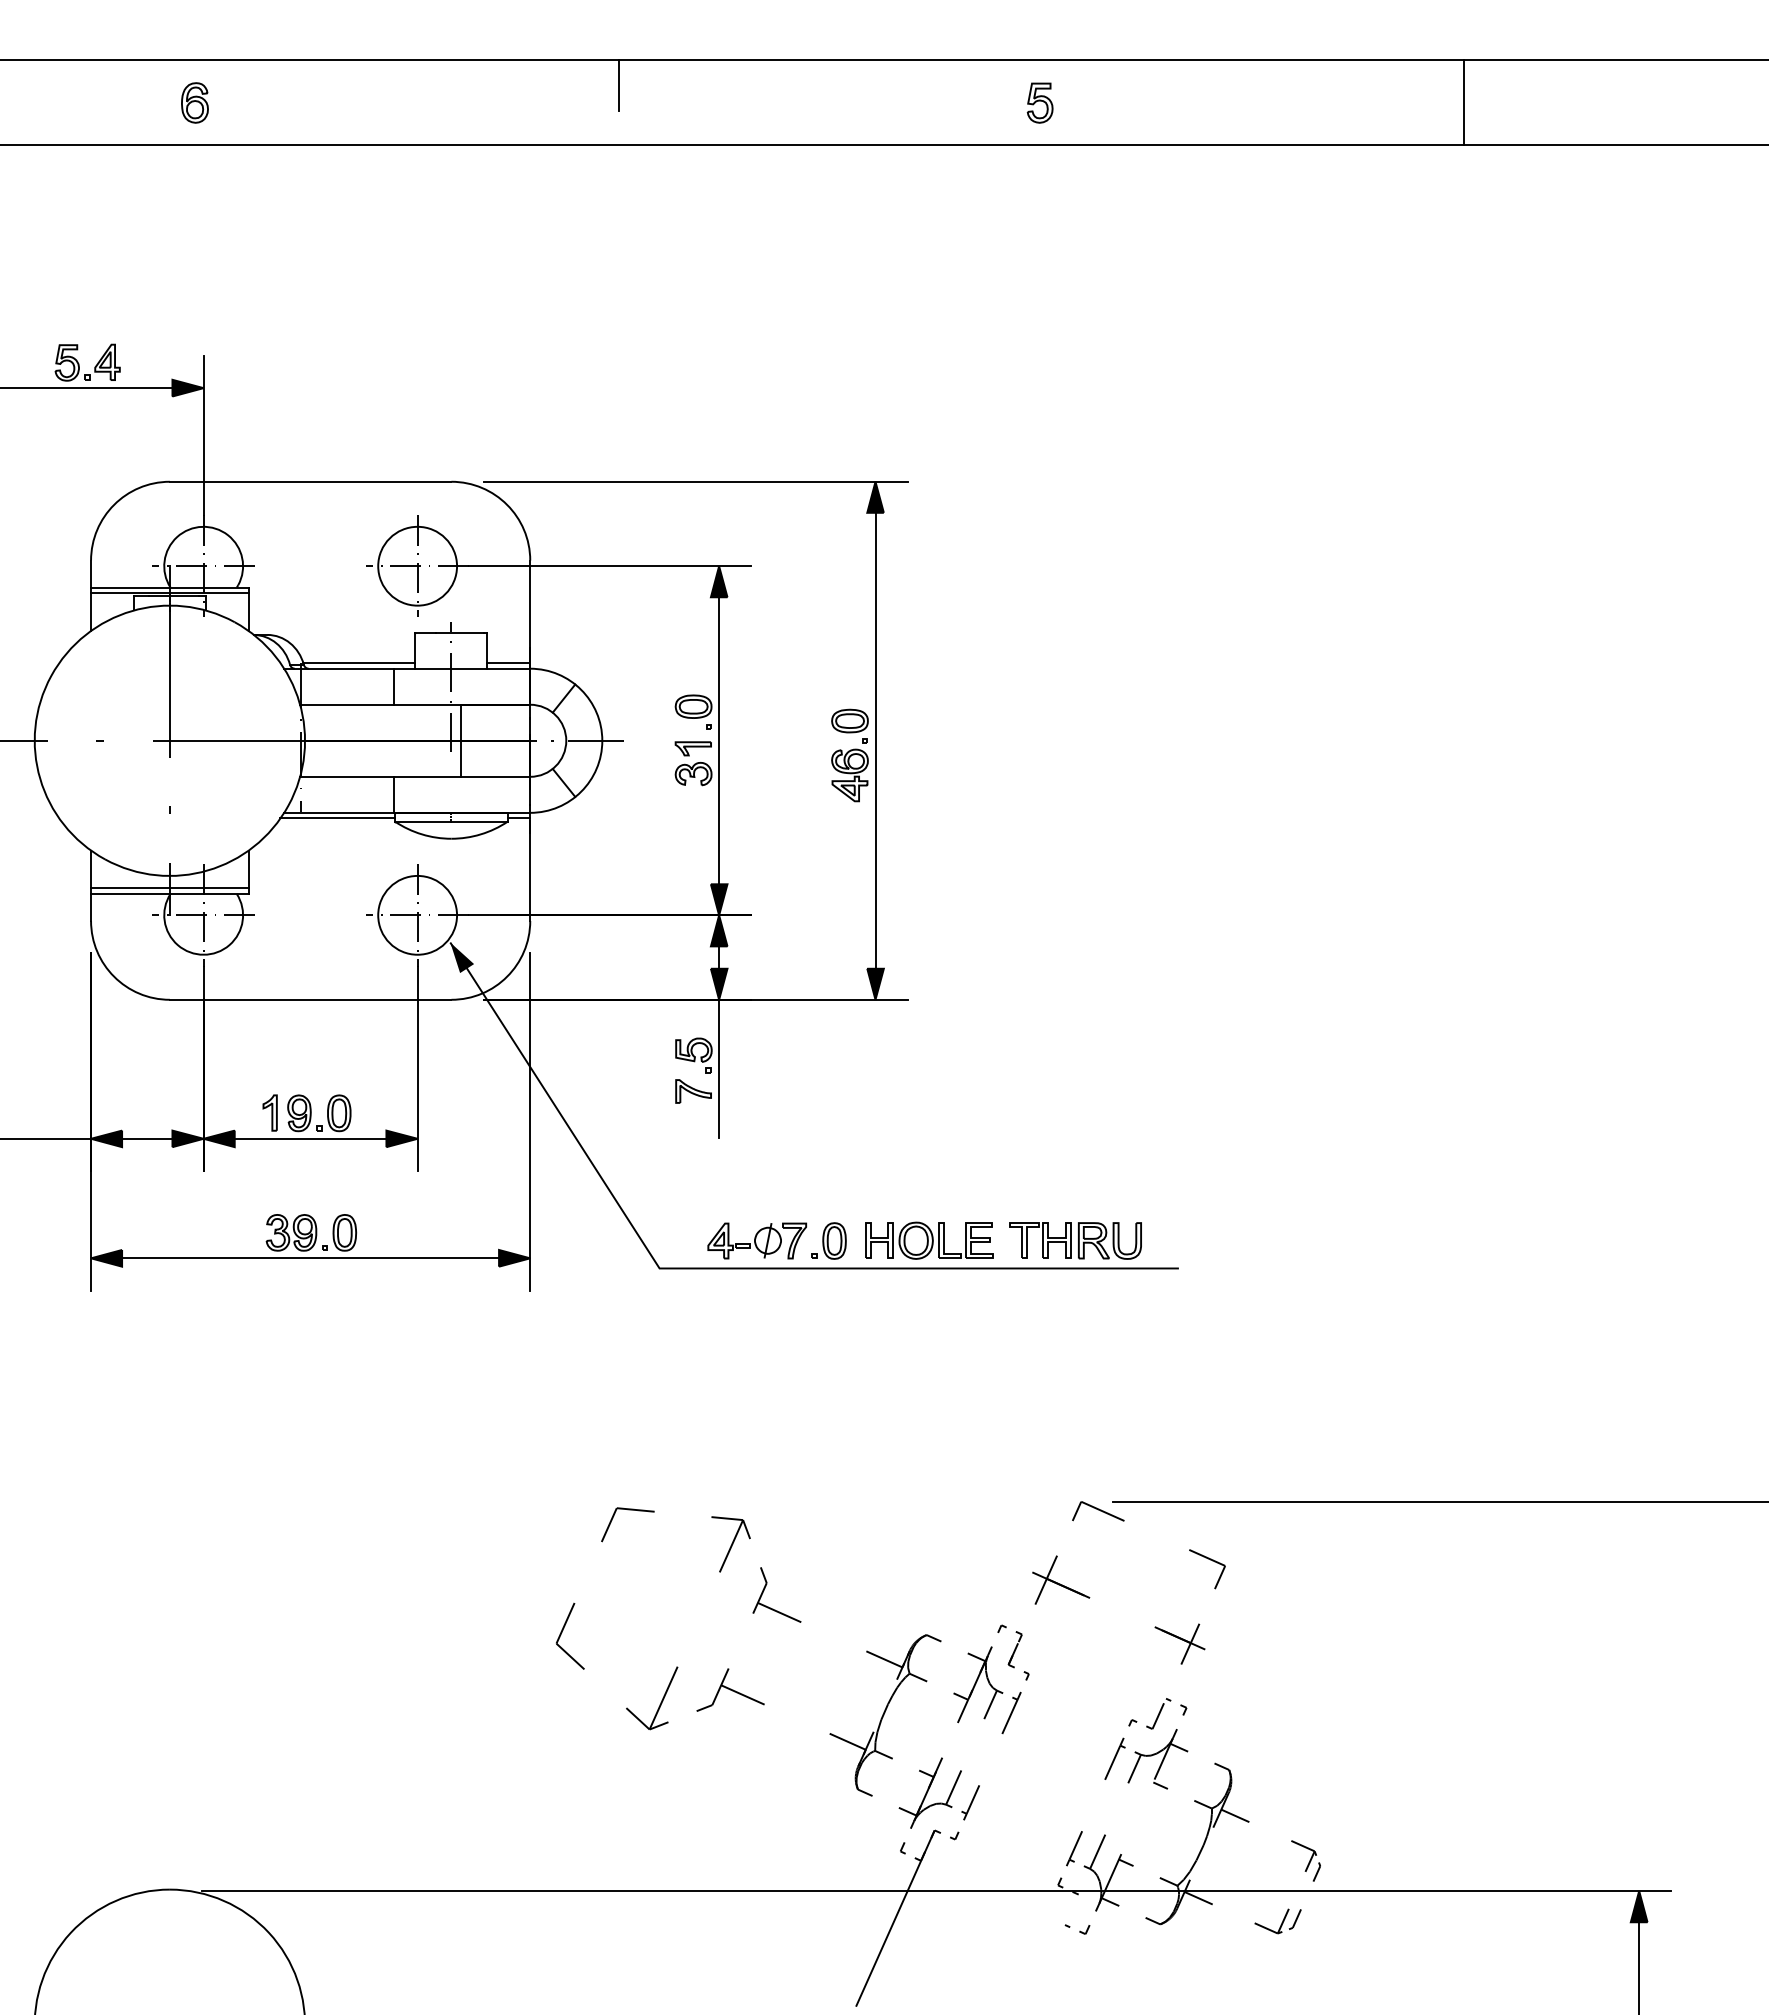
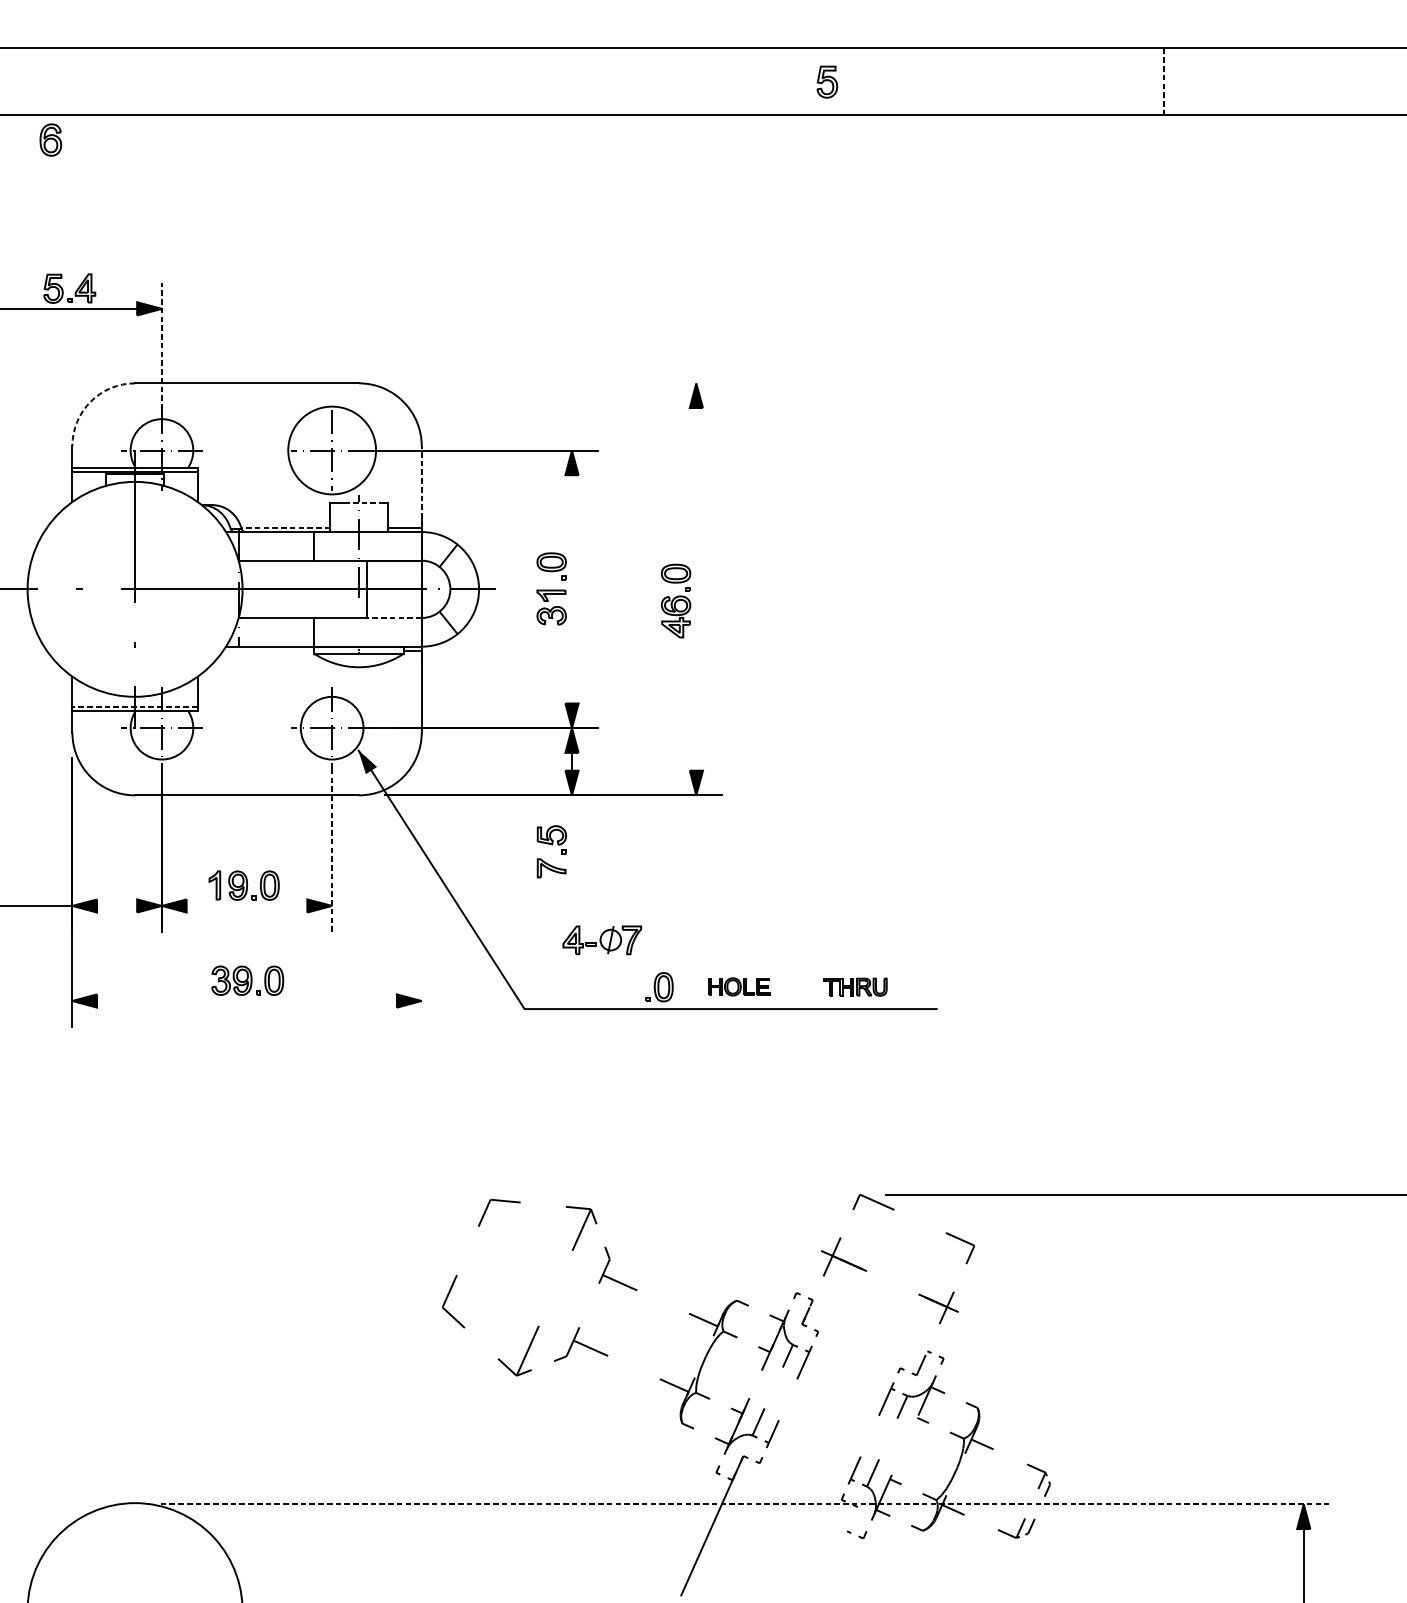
line: (619, 85) -> (492, 68), removed
part: (194, 102) -> (50, 139), moved
line: (1463, 102) -> (1164, 81), solid -> dashed
line: (203, 434) -> (161, 345), solid -> dashed
line: (695, 481) -> (553, 383), removed
arc: (114, 504) -> (91, 401), solid -> dashed
circle: (417, 565) -> (332, 449), size x1.4
line: (530, 611) -> (421, 486), solid -> dashed
line: (459, 632) -> (365, 503), solid -> dashed
line: (358, 663) -> (285, 527), solid -> dashed
line: (719, 740) -> (572, 589), removed
line: (875, 740) -> (696, 589), removed
line: (495, 776) -> (394, 617), solid -> dashed
line: (337, 818) -> (268, 651), removed
line: (169, 888) -> (134, 706), solid -> dashed
line: (719, 1068) -> (572, 850), removed
line: (417, 1069) -> (332, 850), solid -> dashed
line: (530, 1121) -> (421, 892), removed
line: (147, 1138) -> (117, 905), removed
line: (310, 1138) -> (246, 905), removed
part: (757, 1240) -> (602, 939), moved
part: (929, 1240) -> (739, 986), size x0.6
part: (1075, 1240) -> (855, 986), size x0.6
line: (310, 1258) -> (246, 1001), removed
line: (936, 1891) -> (744, 1504), solid -> dashed

